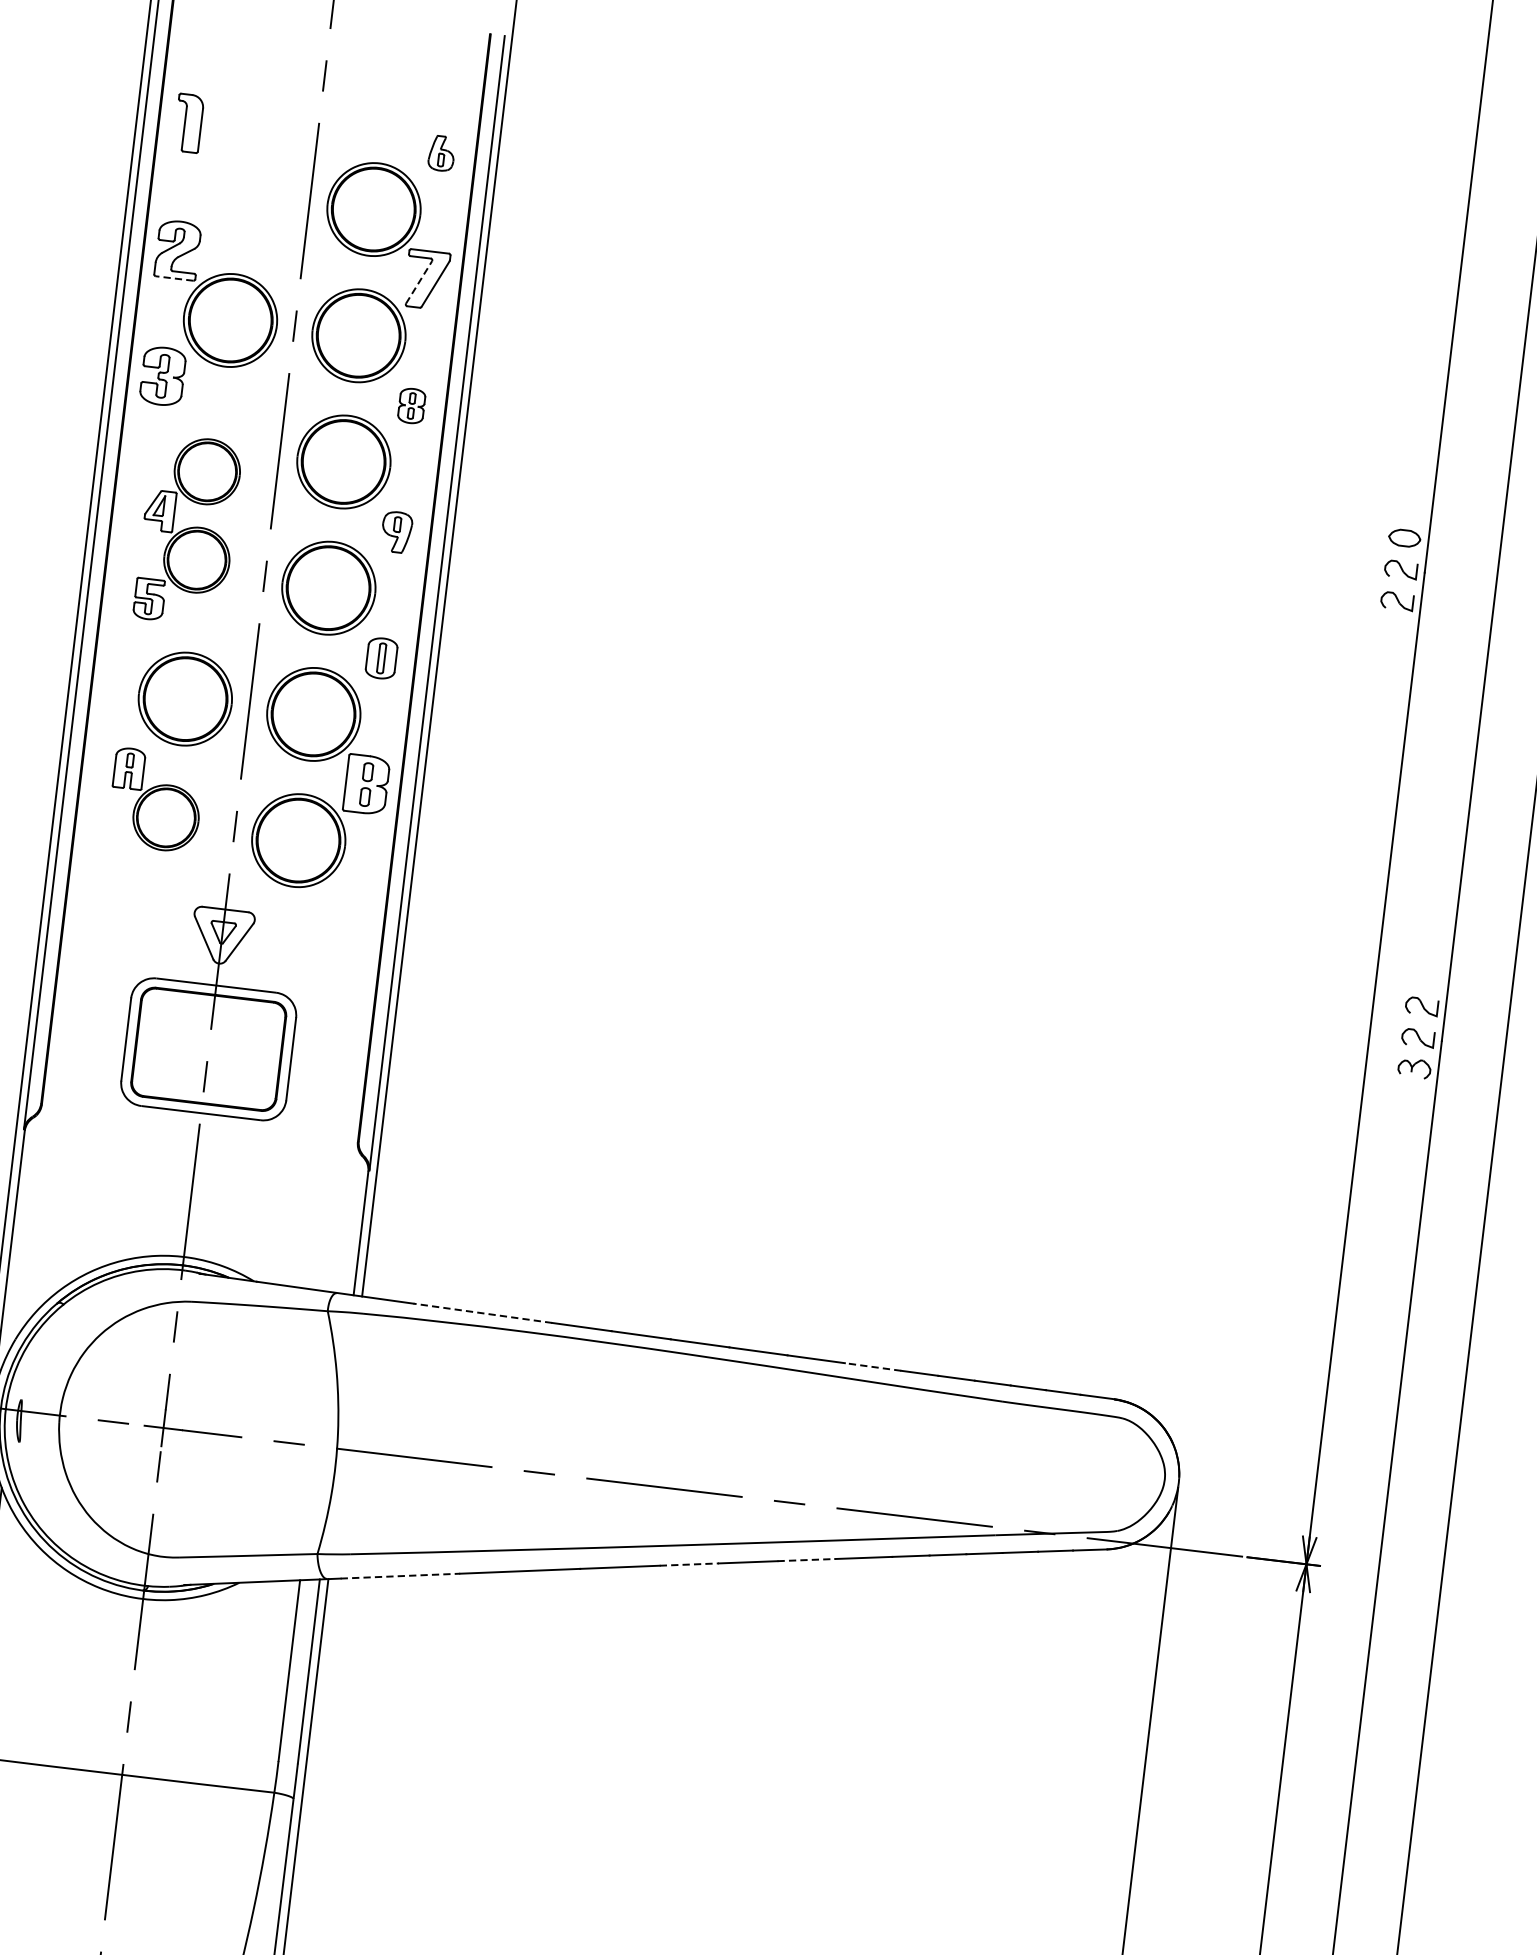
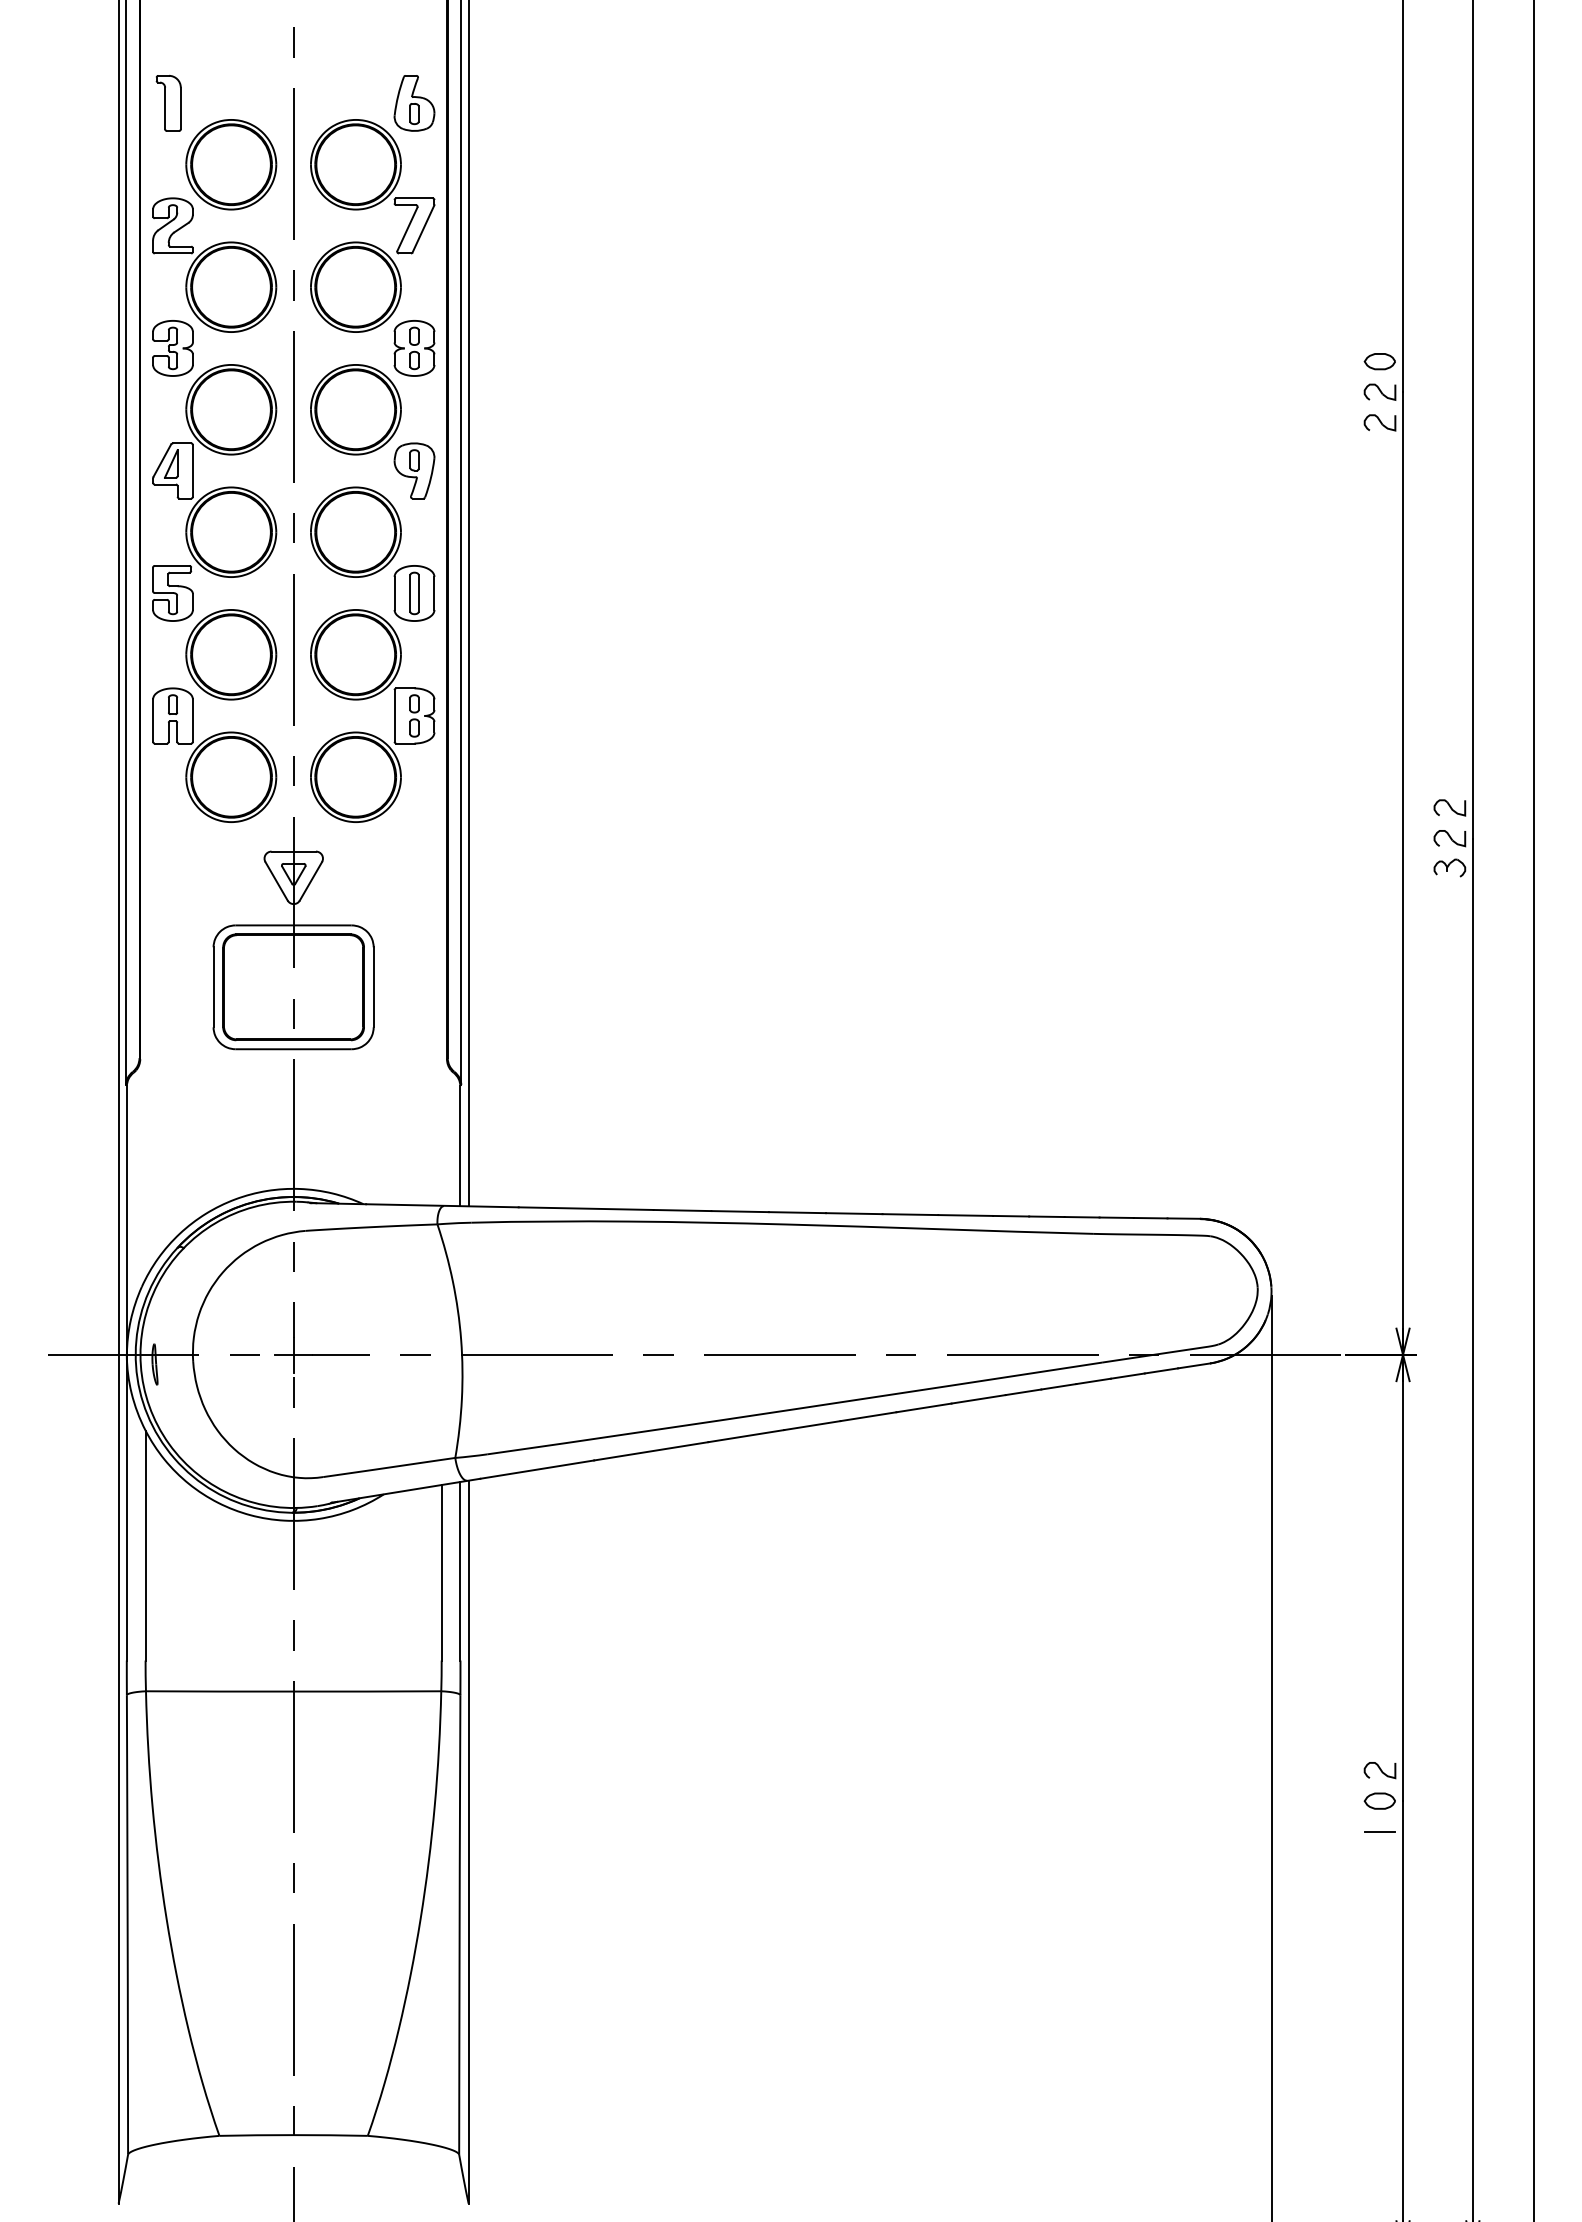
part: (441, 153) -> (414, 103), size x1.67
part: (245, 194) -> (231, 164), added
line: (174, 278) -> (172, 253), dashed -> solid
line: (419, 282) -> (407, 229), dashed -> solid
part: (411, 406) -> (414, 348), size x1.67
part: (187, 529) -> (214, 492), size x1.43
part: (396, 531) -> (414, 470), size x1.43
part: (381, 658) -> (414, 593), size x1.43
part: (155, 799) -> (214, 754), size x1.43
line: (482, 1313) -> (585, 1208), dashed -> solid
line: (872, 1366) -> (965, 1215), dashed -> solid
line: (806, 1559) -> (923, 1407), dashed -> solid
line: (689, 1564) -> (812, 1425), dashed -> solid
line: (400, 1576) -> (537, 1469), dashed -> solid

